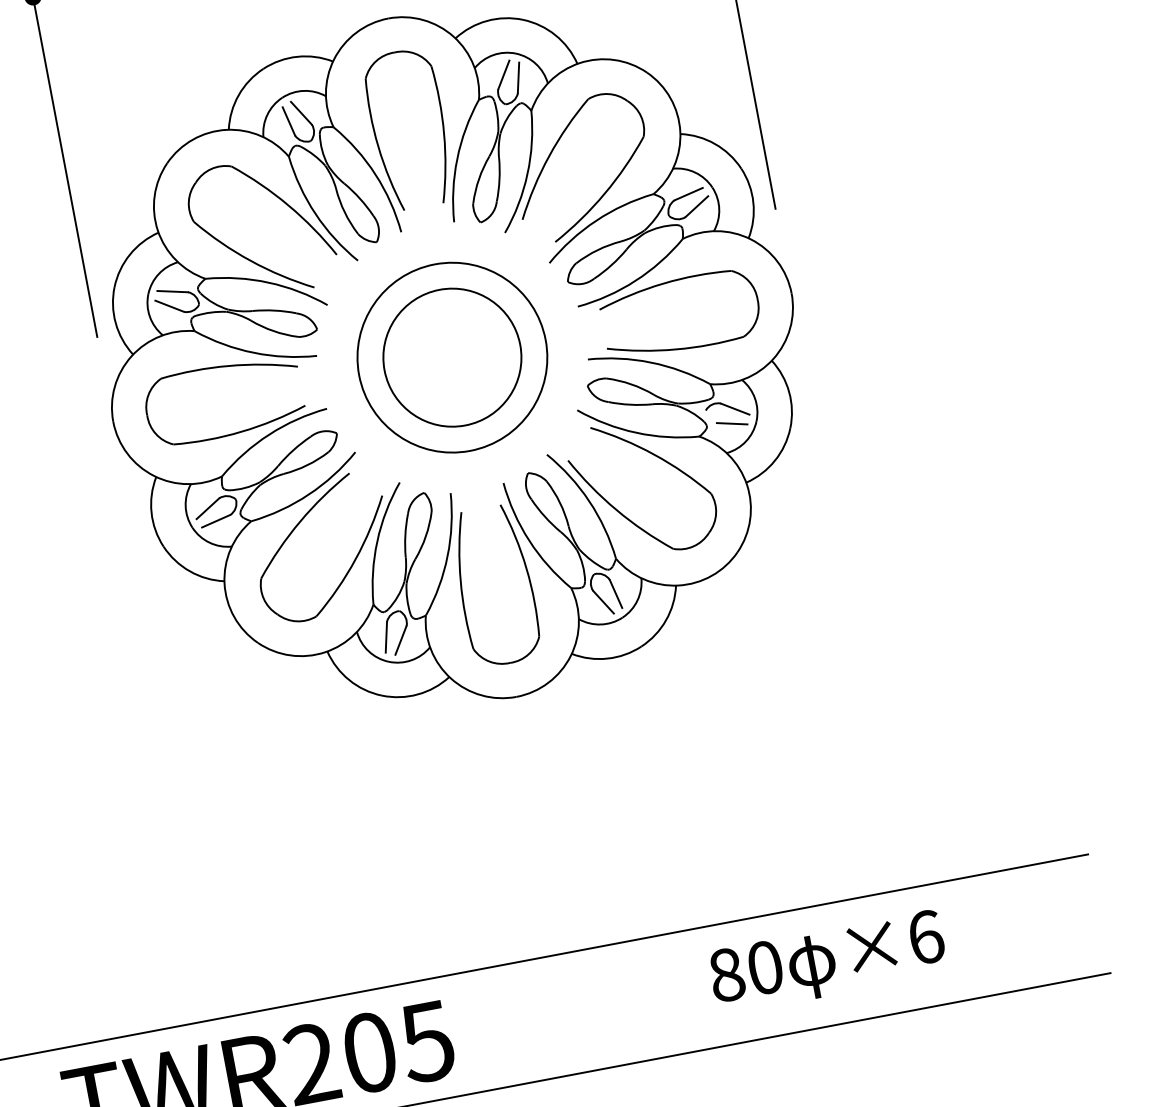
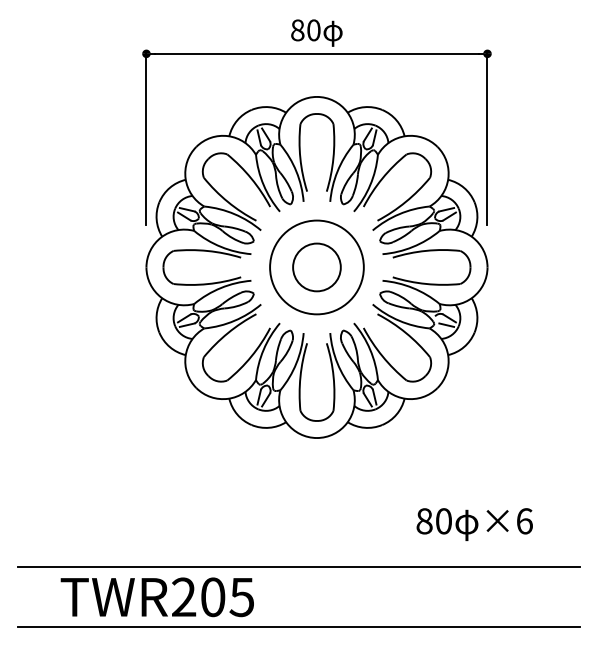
circle: (451, 357) -> (316, 267), size x0.7
text: (827, 962) -> (474, 524), moved

